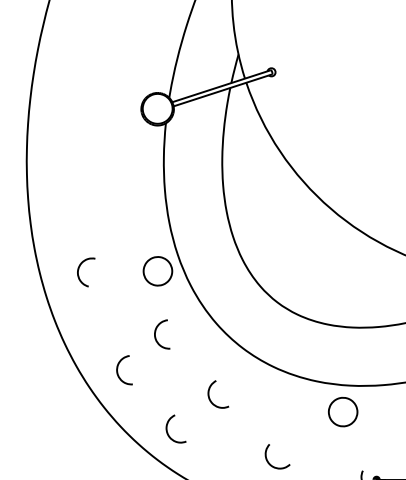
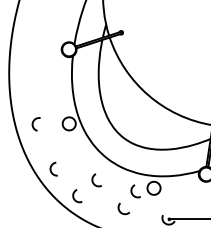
curve: (156, 333) -> (68, 152), removed
curve: (296, 418) -> (132, 191), added

